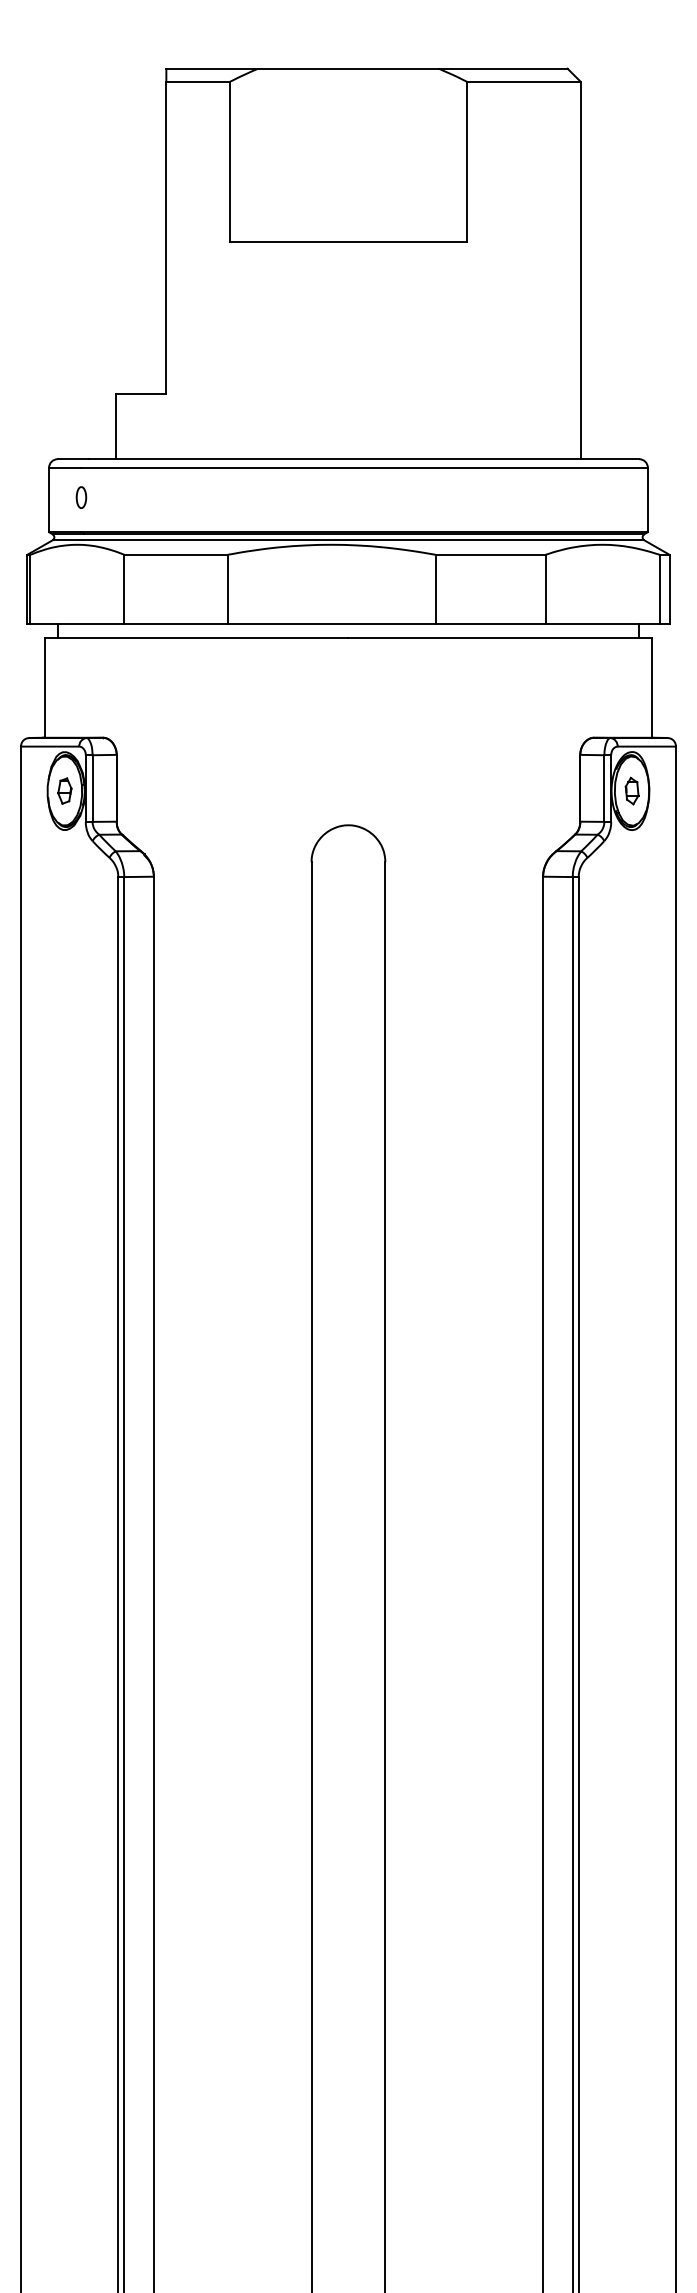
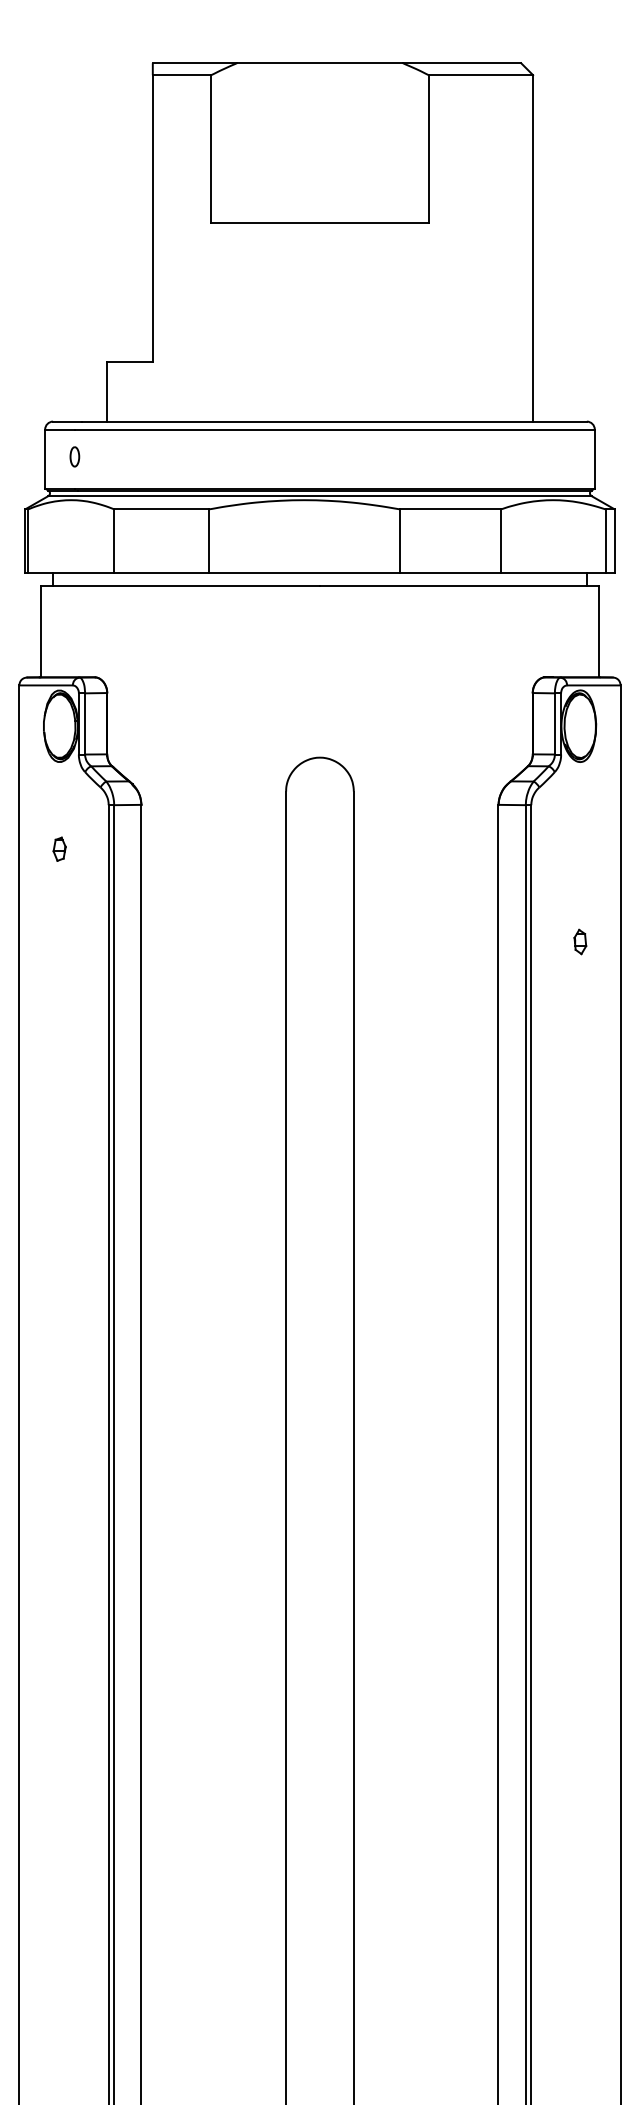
part: (64, 790) -> (59, 848), moved
part: (631, 790) -> (579, 941), moved

